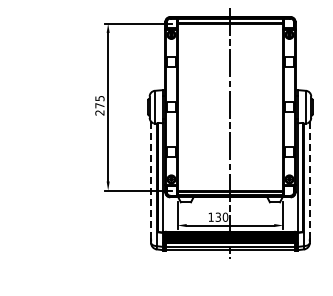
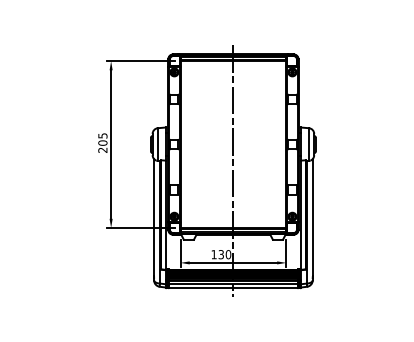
text: (99, 105) -> (102, 142), 275 -> 205
line: (151, 180) -> (154, 217), dashed -> solid
line: (309, 180) -> (312, 217), dashed -> solid

